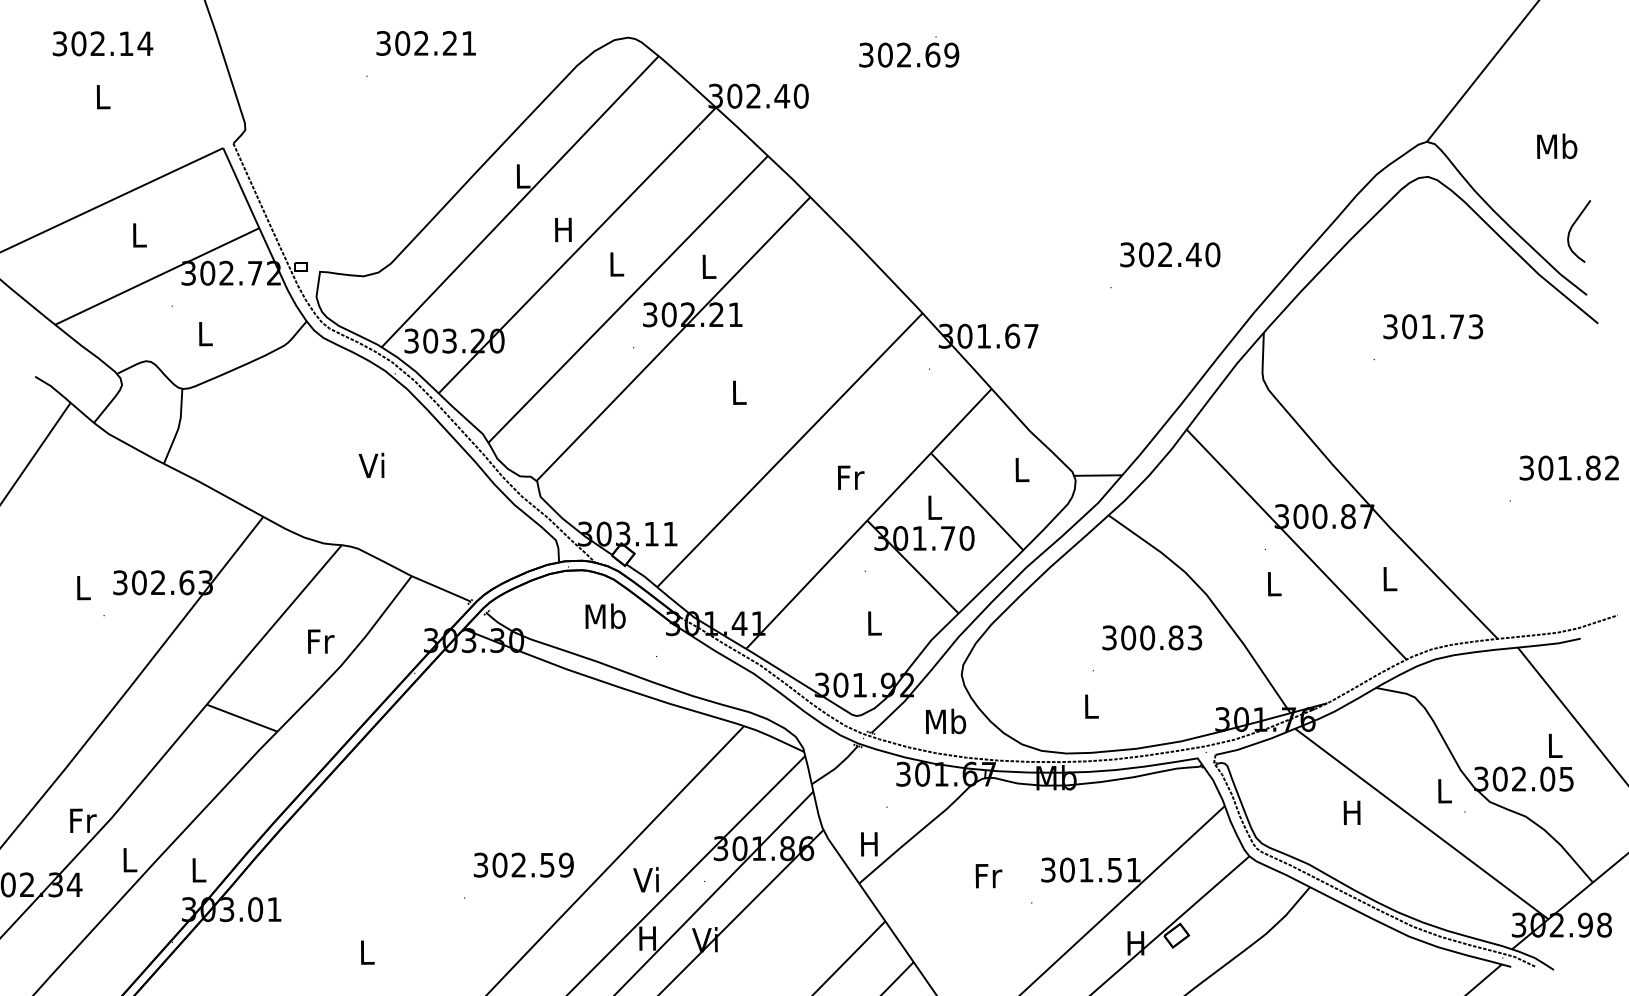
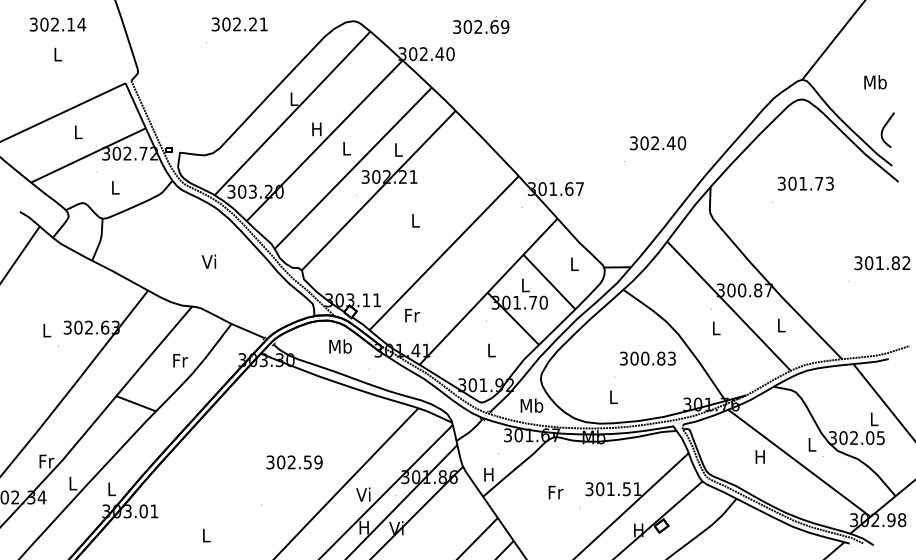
text: (909, 50) -> (481, 24), moved
text: (850, 477) -> (412, 315), moved
text: (523, 865) -> (294, 462), moved

